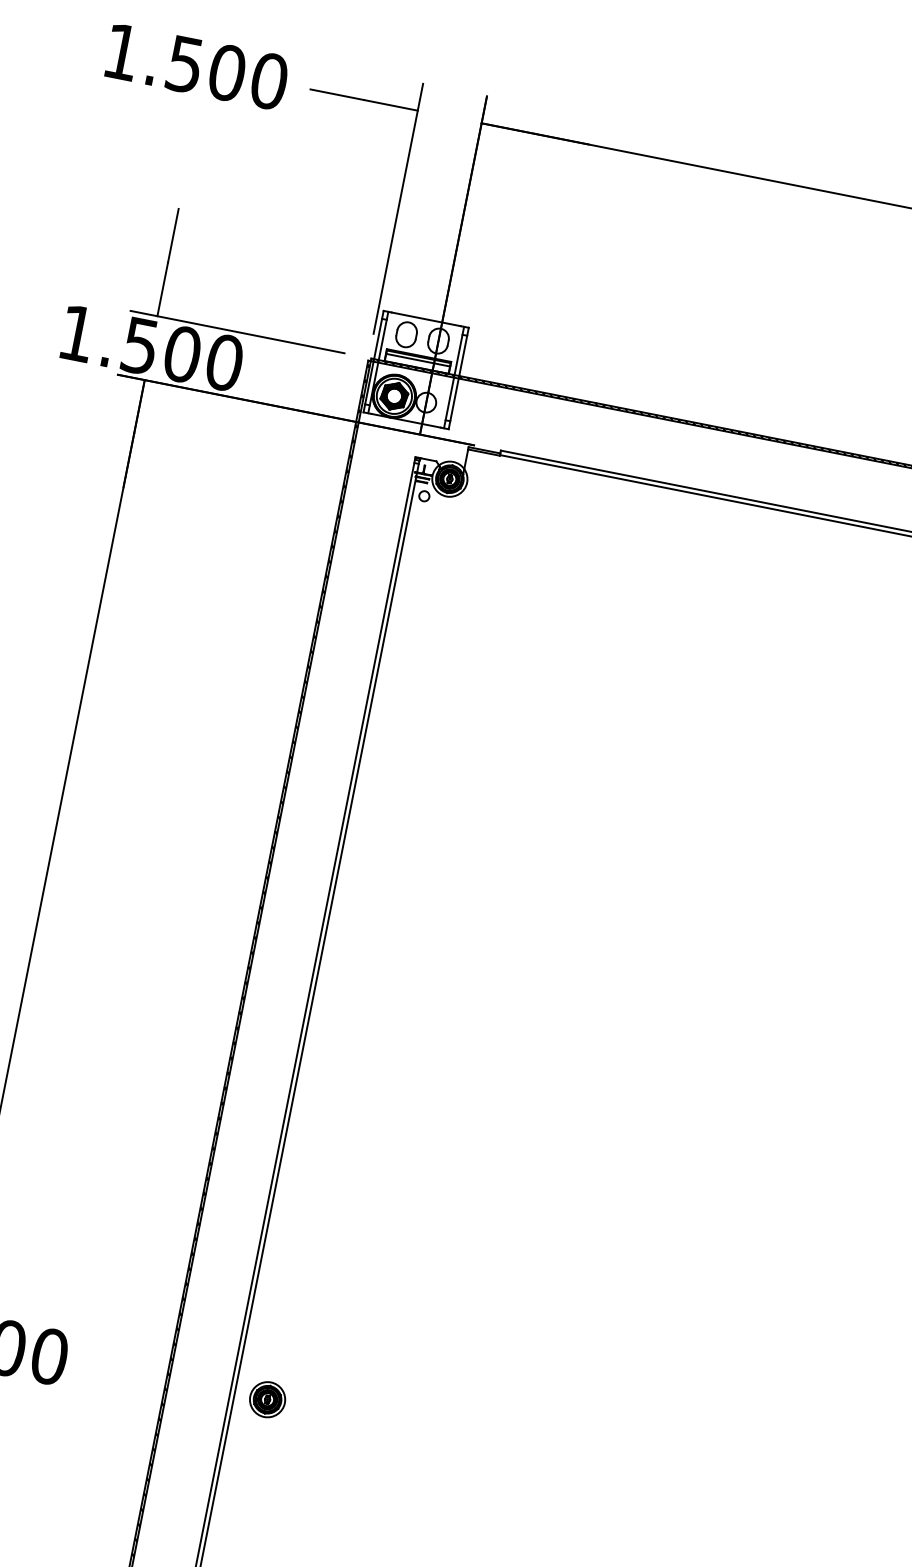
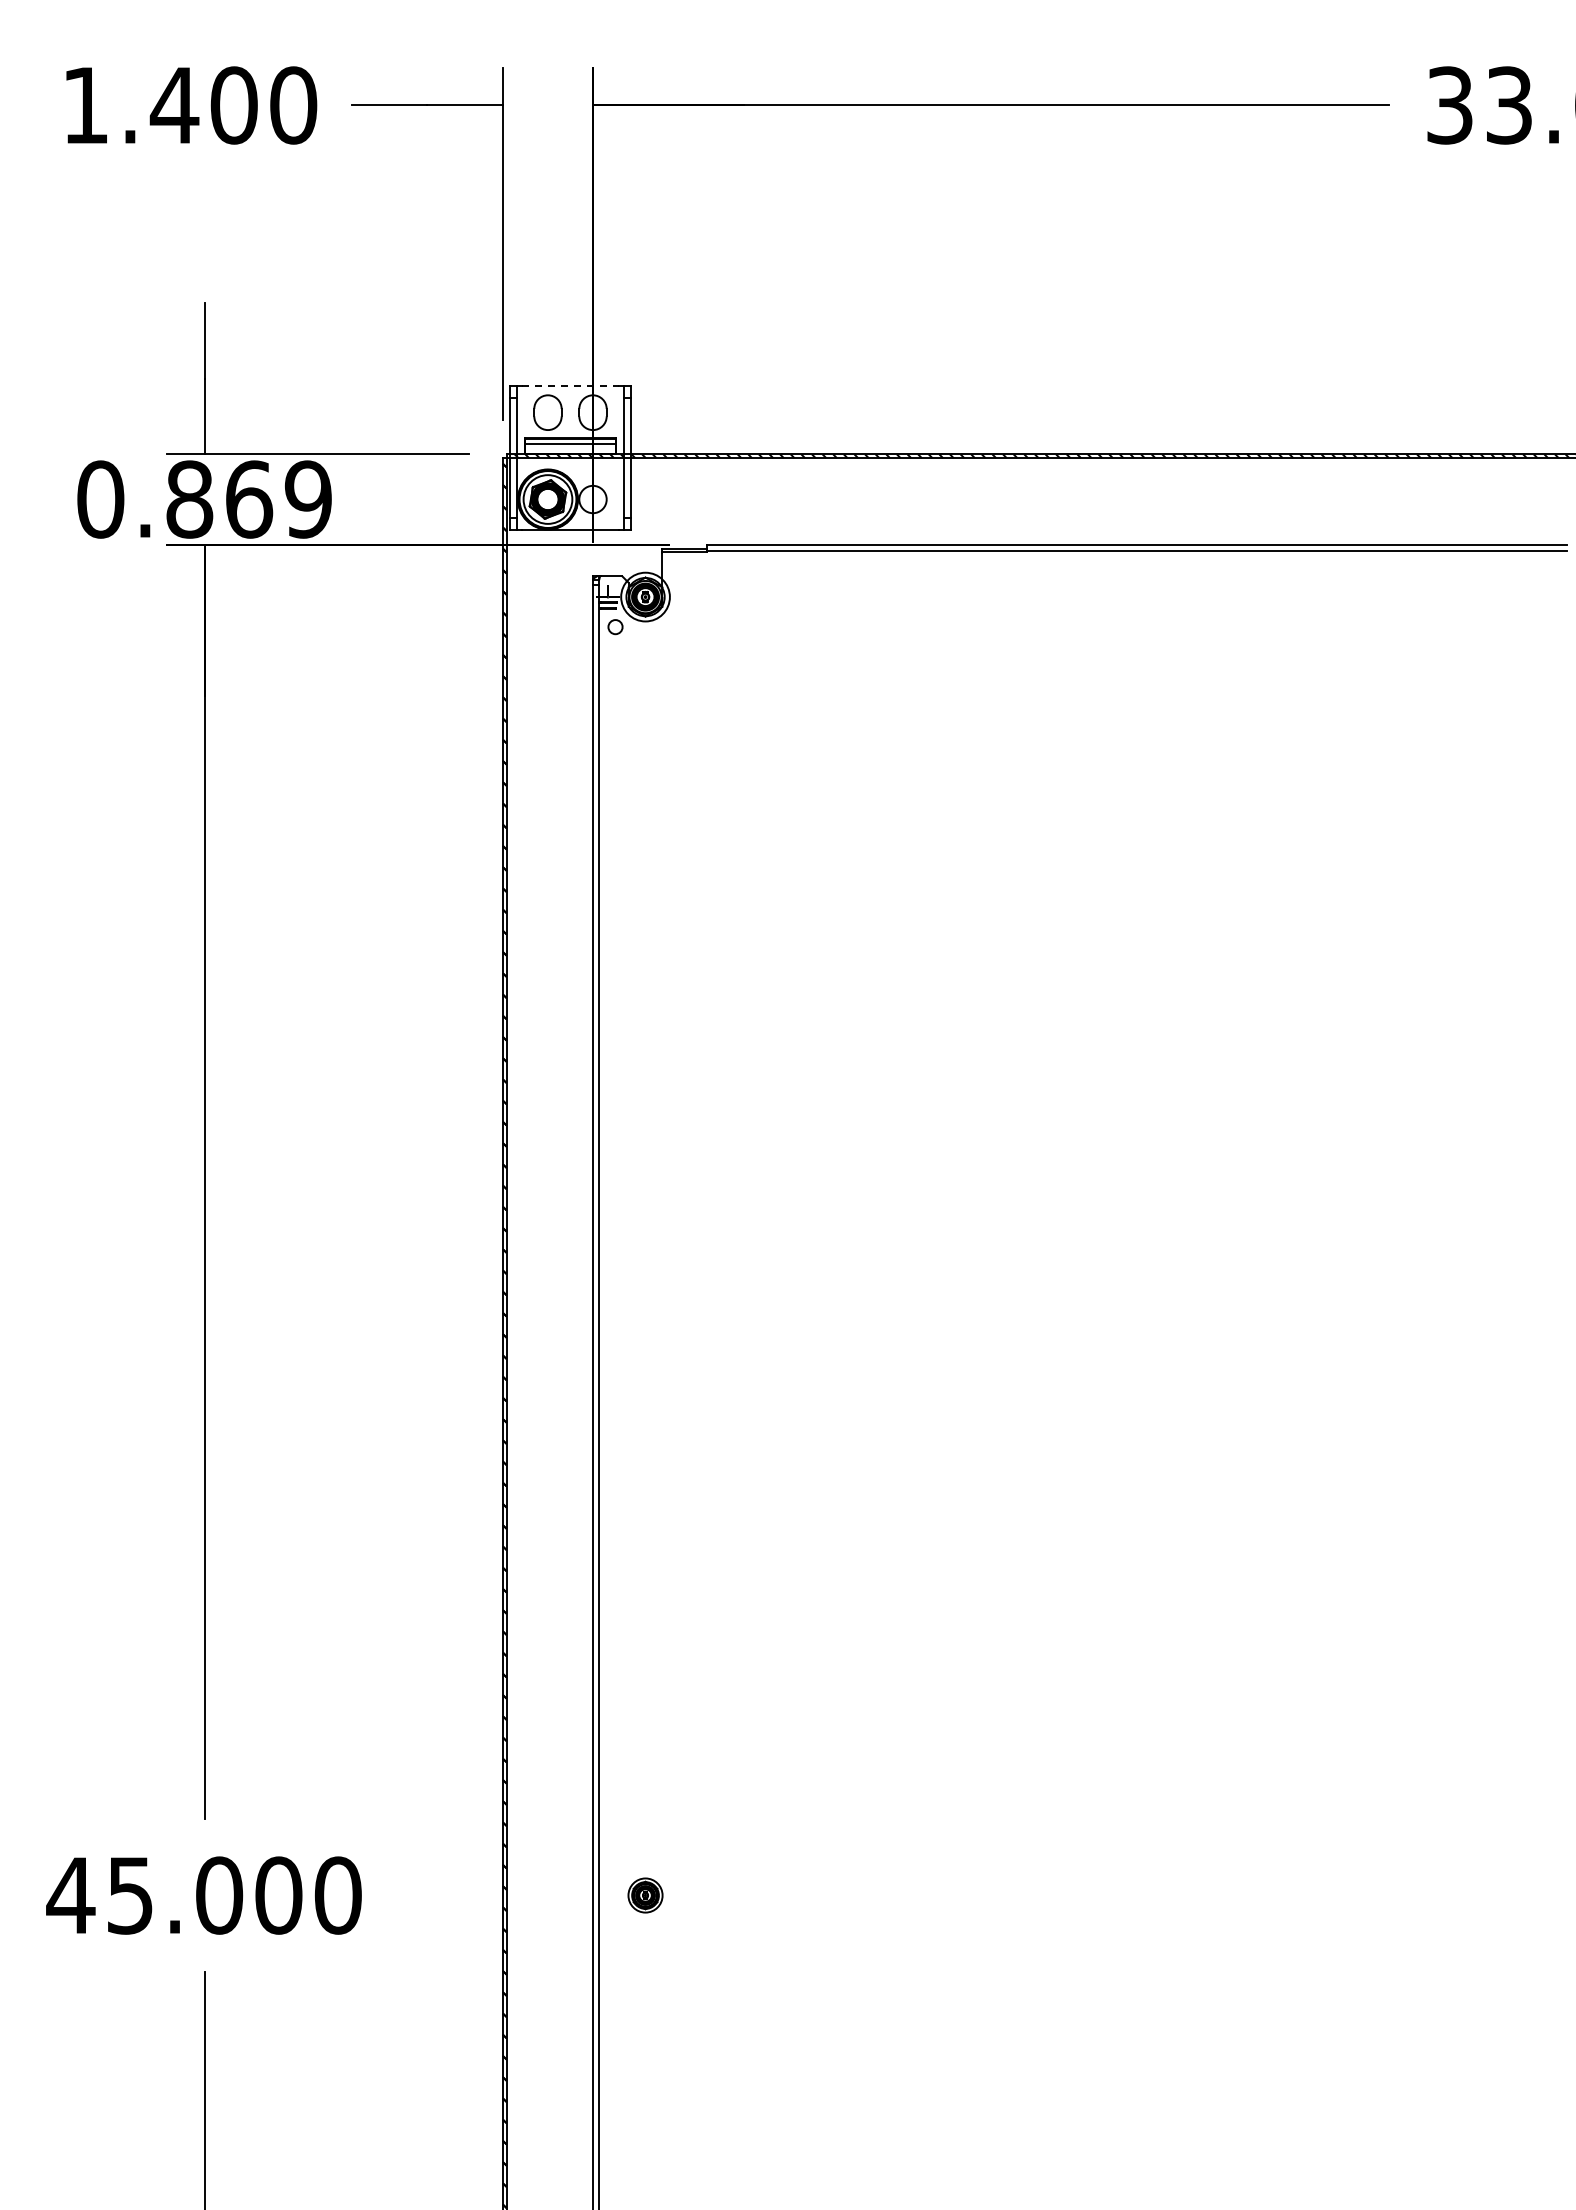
text: (184, 64) -> (174, 105), 1.500 -> 1.400
line: (426, 319) -> (570, 386), solid -> dashed
text: (150, 348) -> (204, 499), 1.500 -> 0.869
part: (267, 1399) -> (645, 1895), size x0.7

